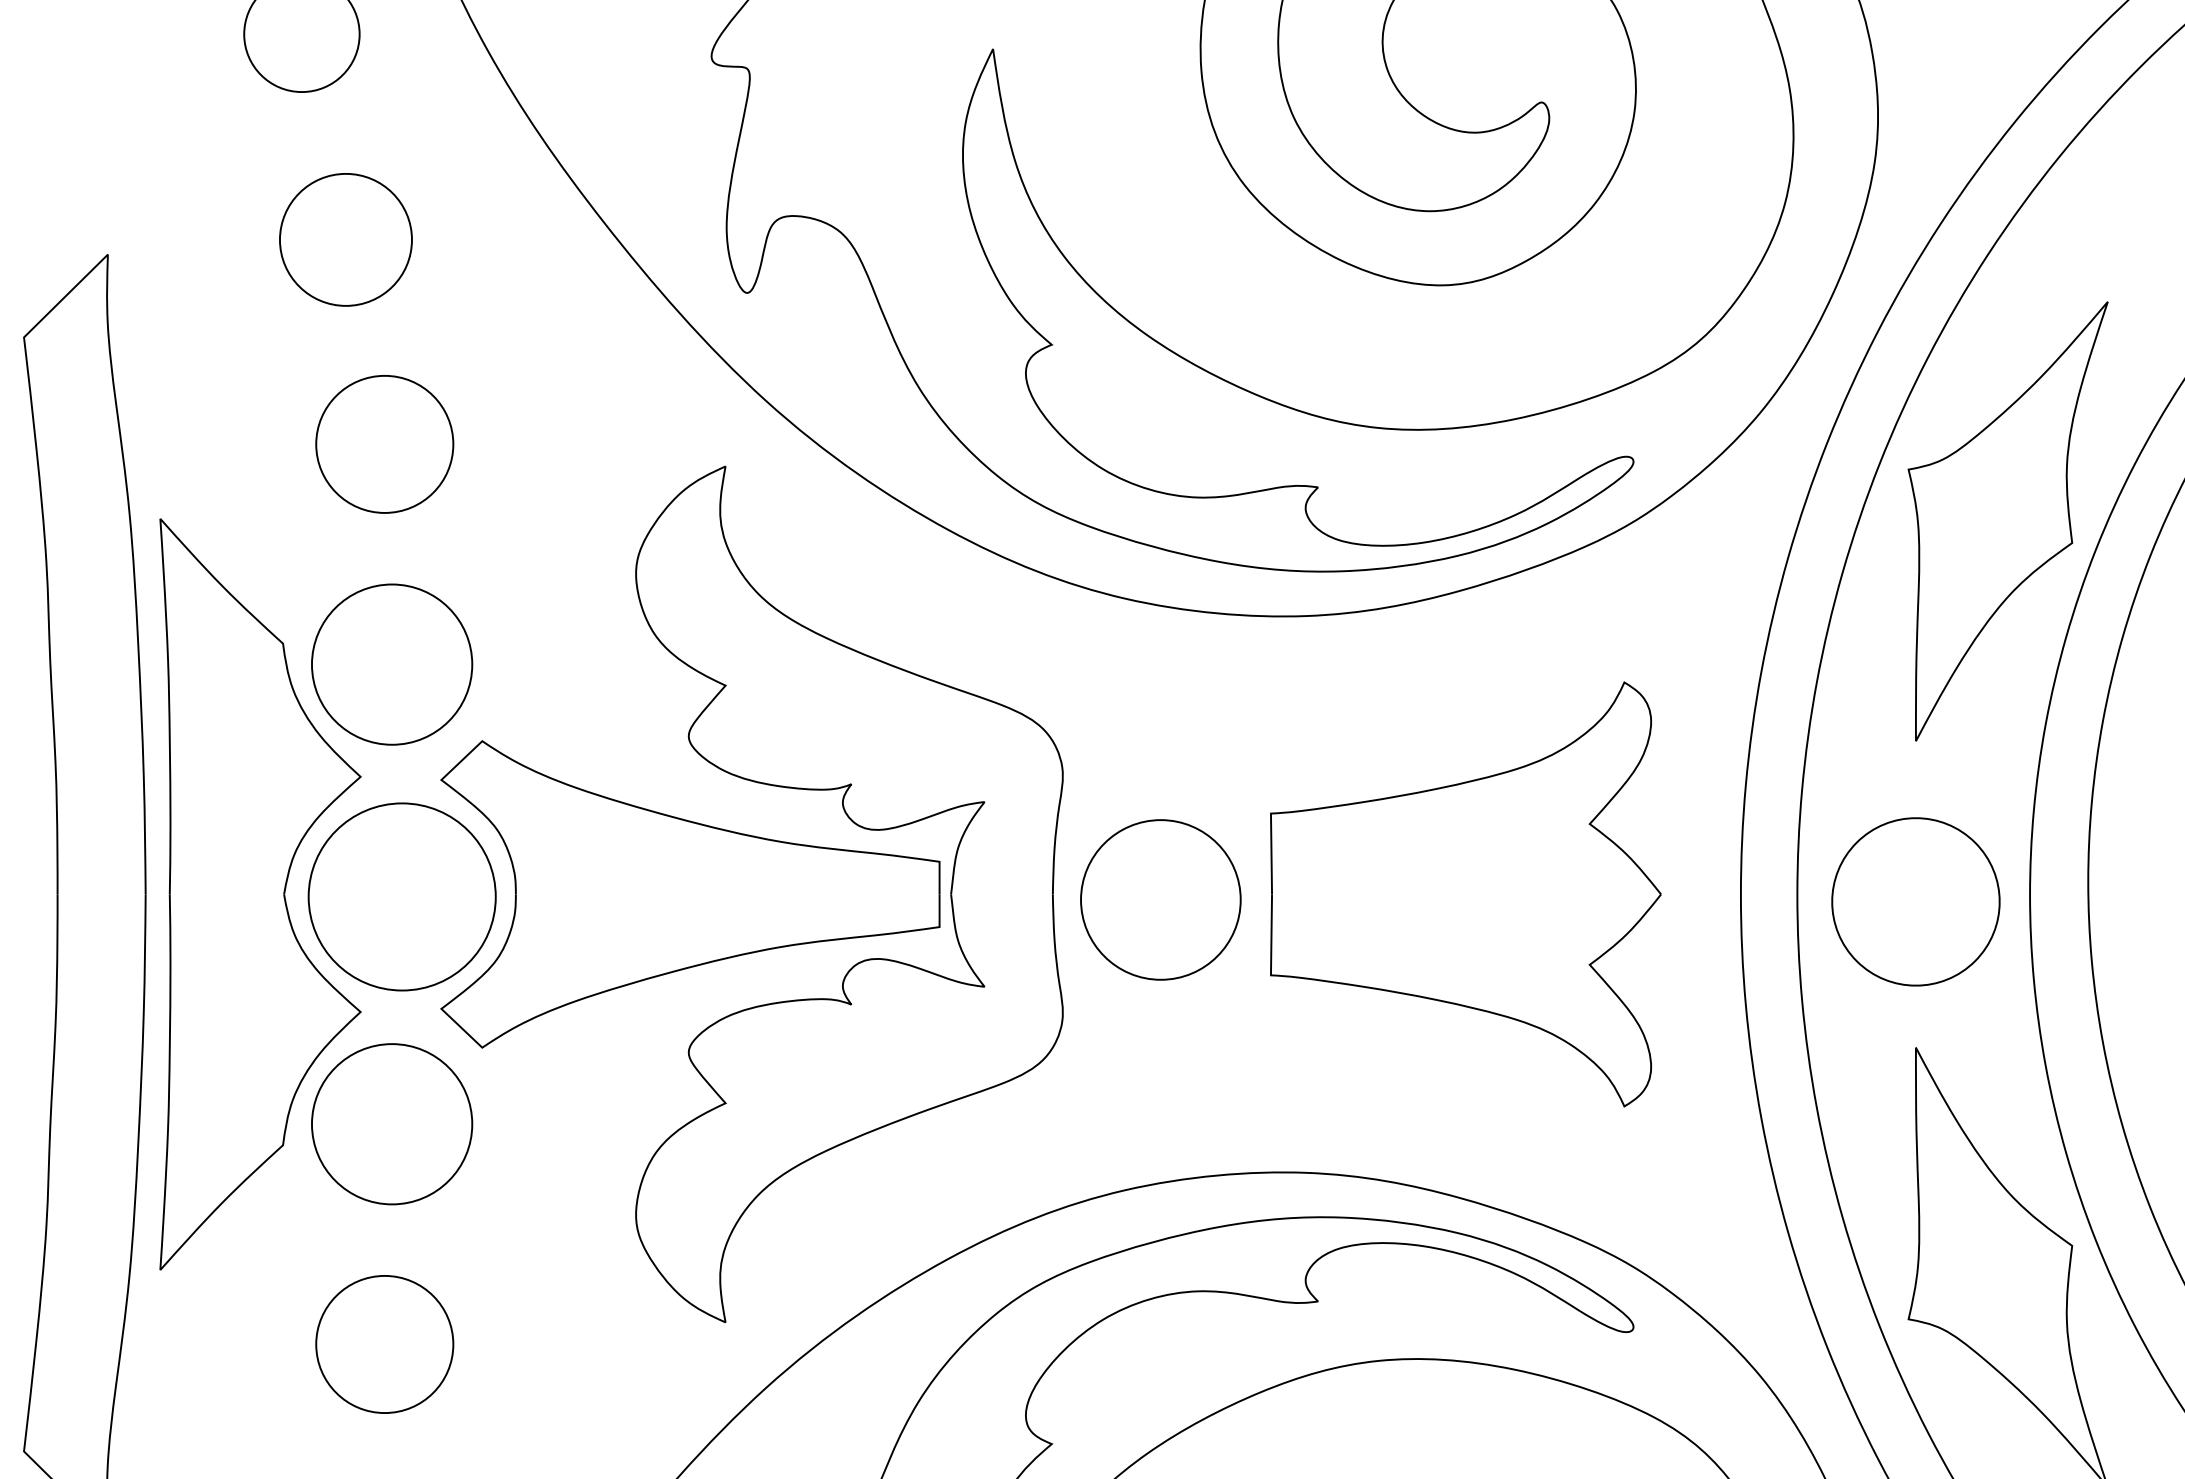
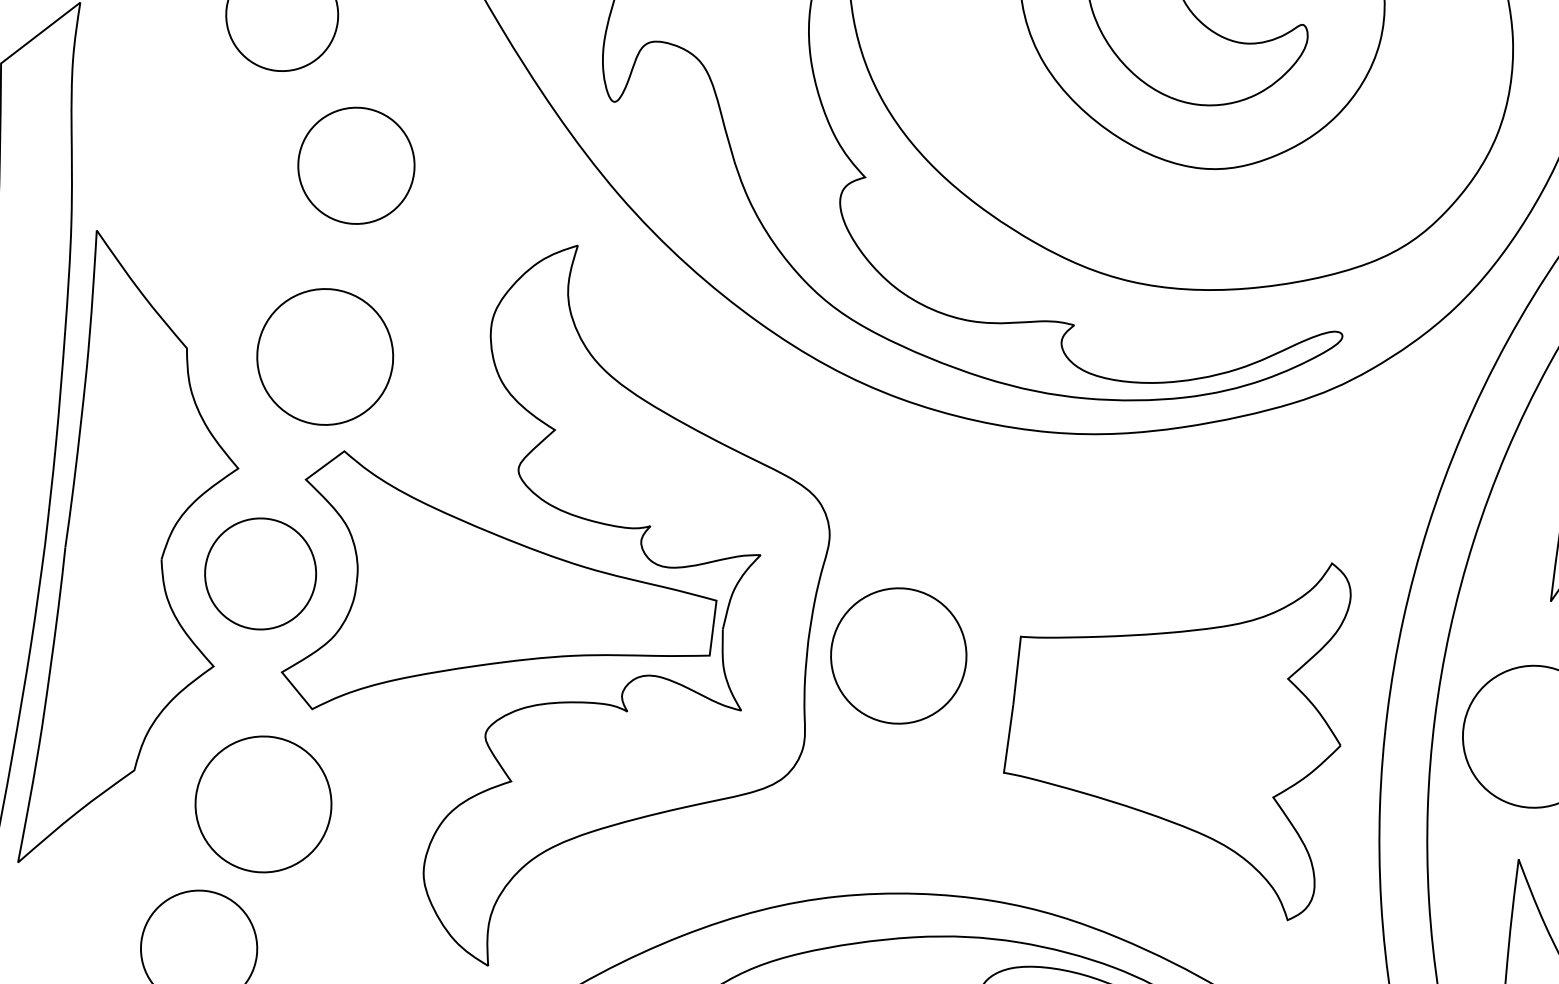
part: (384, 444) -> (356, 165), moved
part: (392, 664) -> (325, 356), moved
part: (1465, 894) -> (1176, 725), moved
part: (401, 896) -> (260, 573), size x0.7
part: (392, 1124) -> (263, 804), moved

